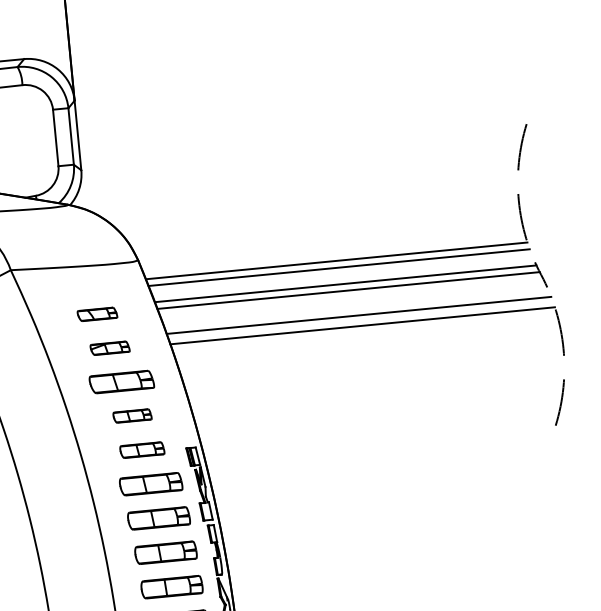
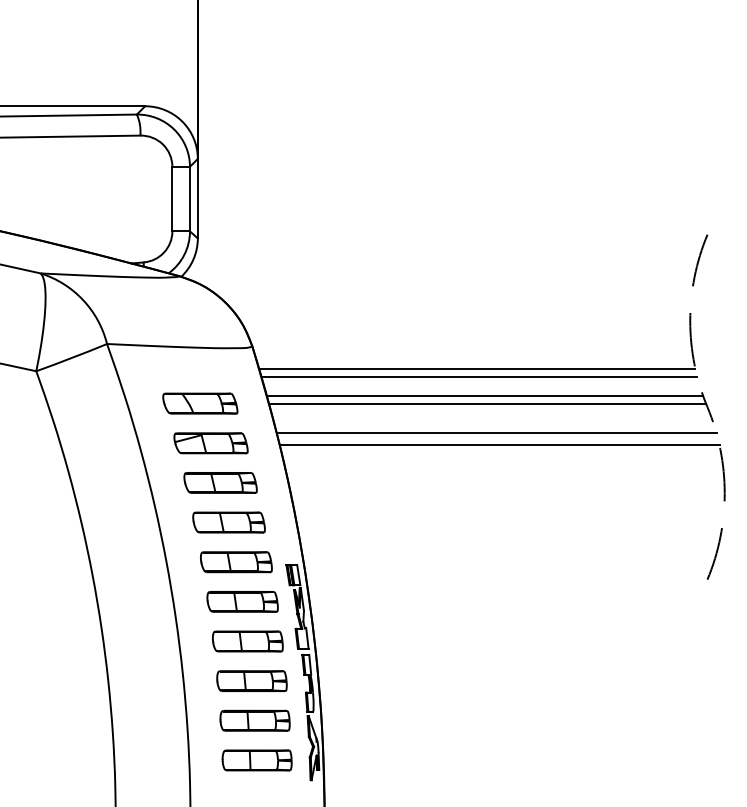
part: (97, 314) -> (200, 403), size x1.67
part: (109, 348) -> (210, 443), size x1.67
part: (132, 416) -> (228, 522), size x1.67
part: (142, 450) -> (236, 562), size x1.43

